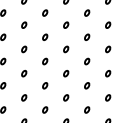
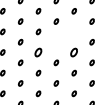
part: (87, 36) -> (74, 31), removed
part: (66, 49) -> (56, 42), removed
part: (45, 61) -> (38, 52), size x1.6
part: (87, 61) -> (74, 52), size x1.6

